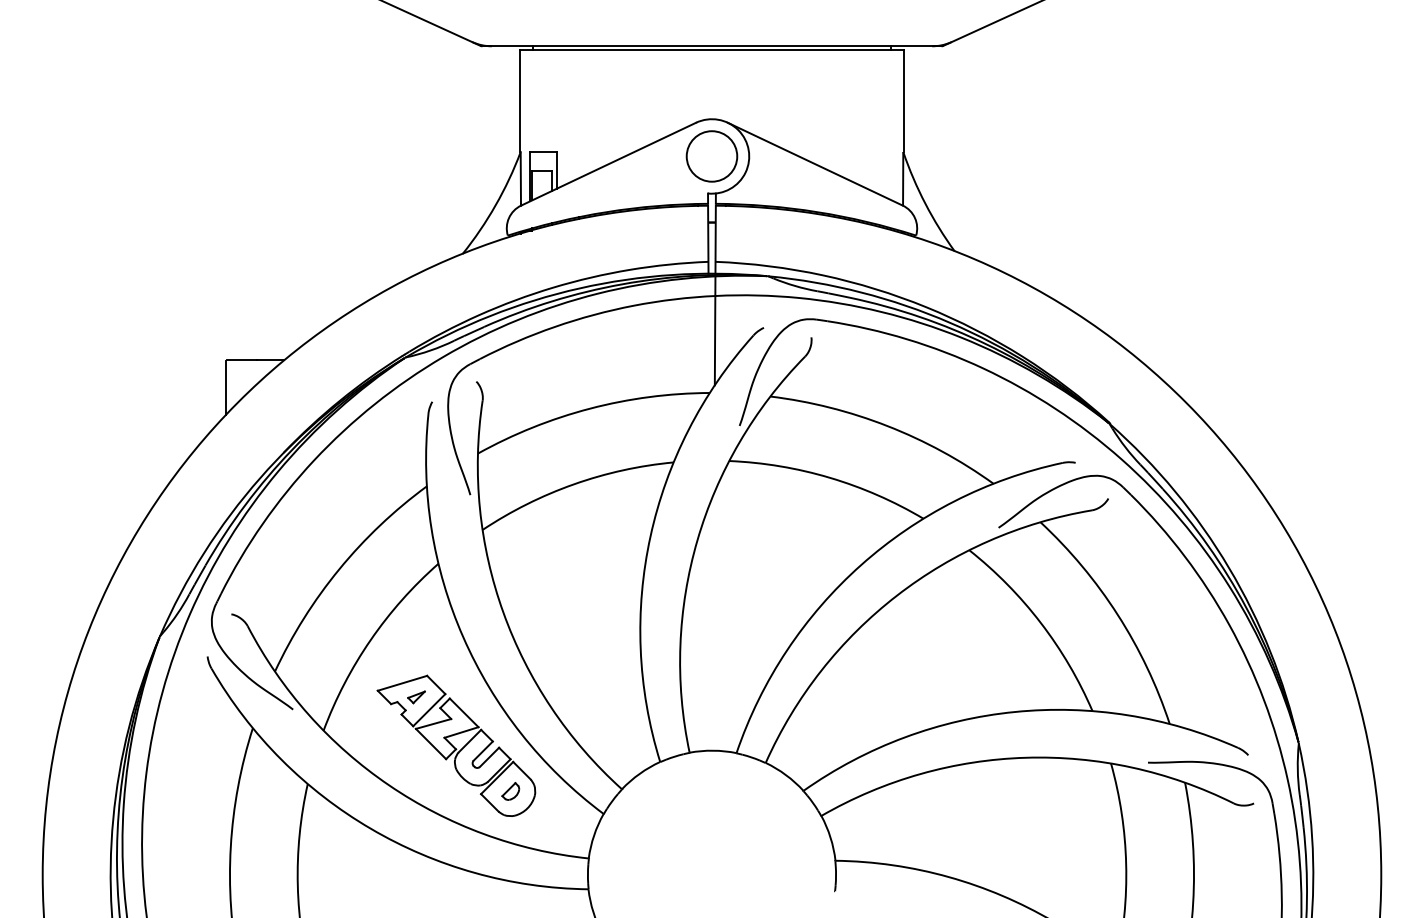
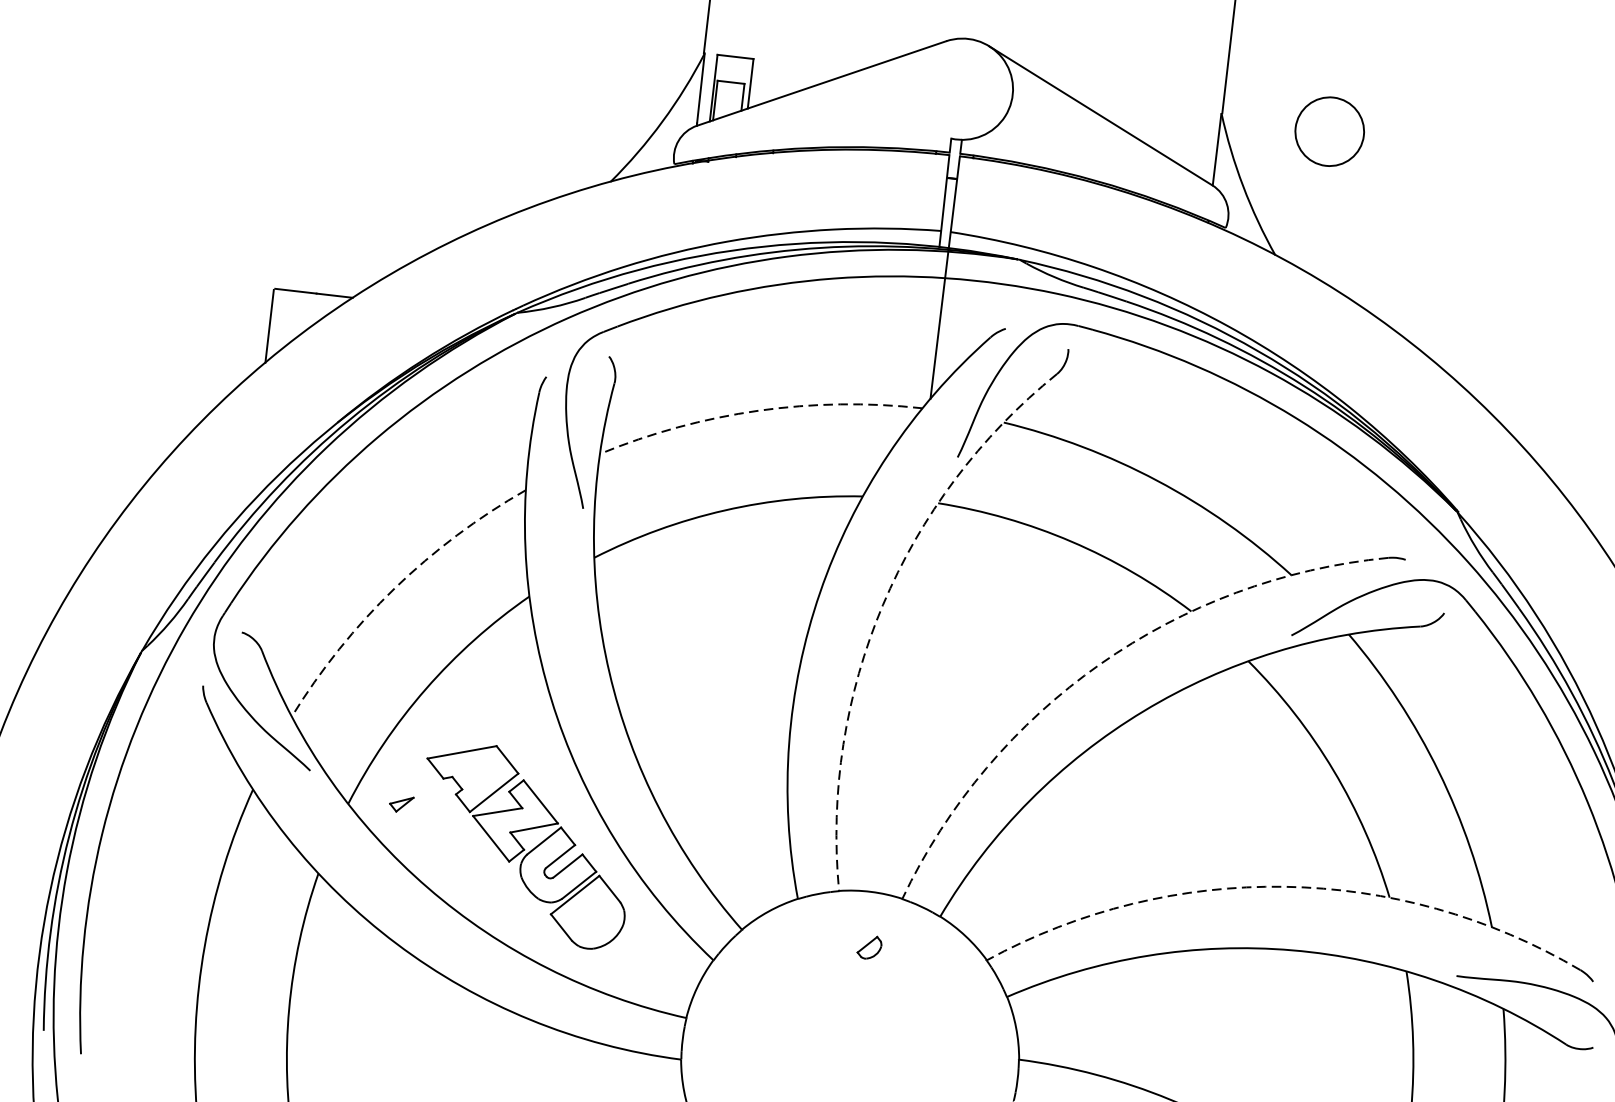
circle: (711, 156) -> (1329, 131), moved
arc: (590, 408) -> (758, 410), solid -> dashed
arc: (697, 540) -> (882, 605), solid -> dashed
arc: (861, 564) -> (1100, 663), solid -> dashed
arc: (339, 569) -> (394, 588), solid -> dashed
part: (416, 697) -> (401, 804), moved
arc: (1015, 711) -> (1285, 886), solid -> dashed
part: (510, 791) -> (869, 947), moved

